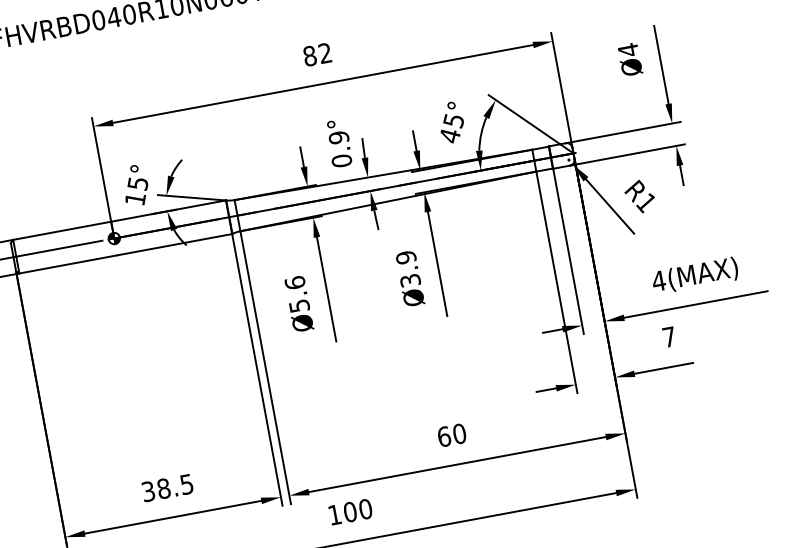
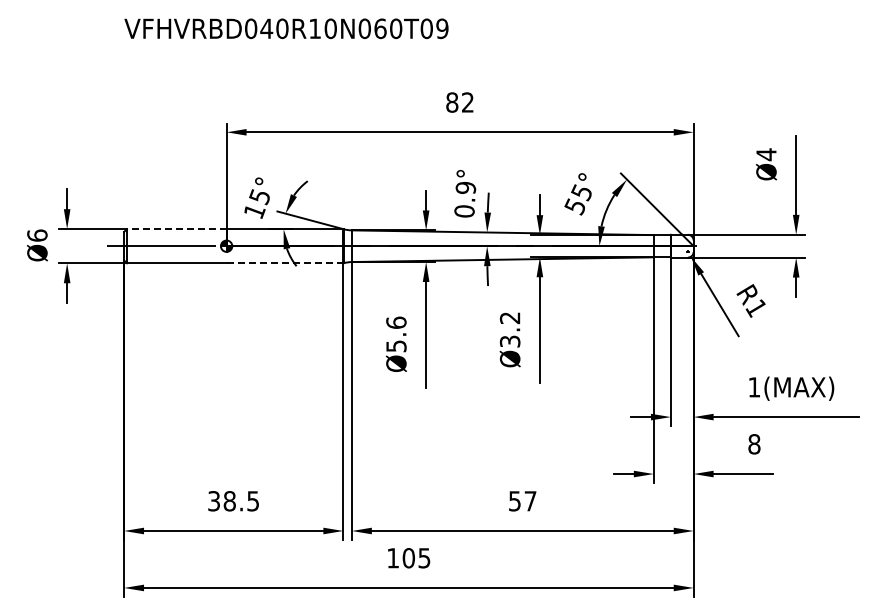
text: (449, 136) -> (574, 206), 45° -> 55°
line: (61, 231) -> (176, 229), solid -> dashed
line: (175, 244) -> (285, 263), solid -> dashed
text: (406, 257) -> (510, 318), Ø3.9 -> Ø3.2
text: (658, 281) -> (753, 387), 4(MAX) -> 1(MAX)
text: (669, 337) -> (754, 444), 7 -> 8
text: (451, 435) -> (522, 501), 60 -> 57
text: (365, 509) -> (424, 558), 100 -> 105

